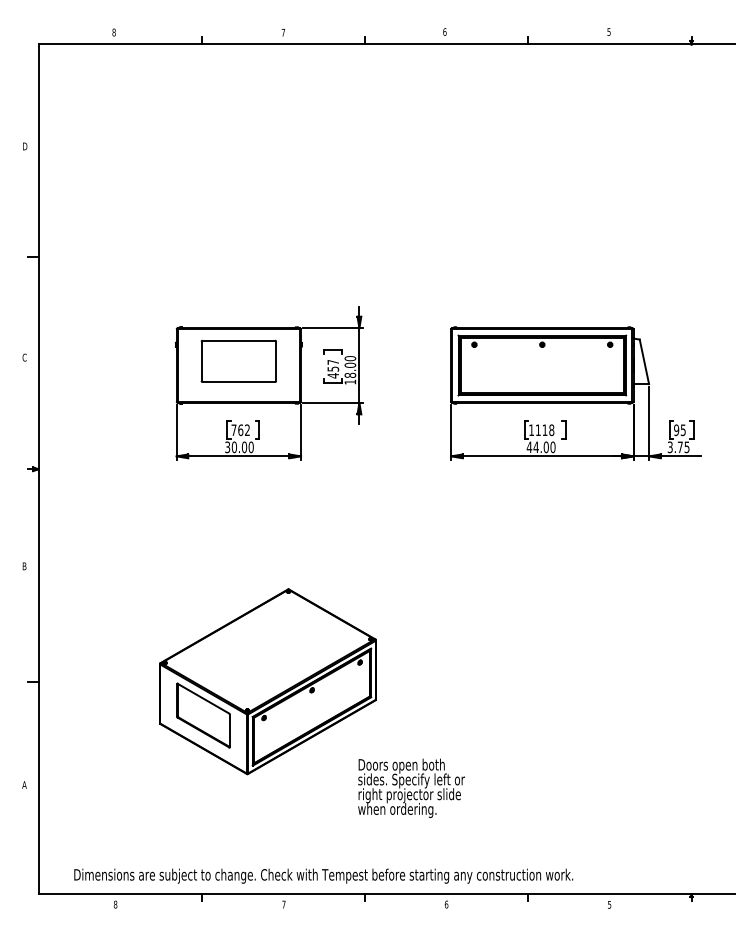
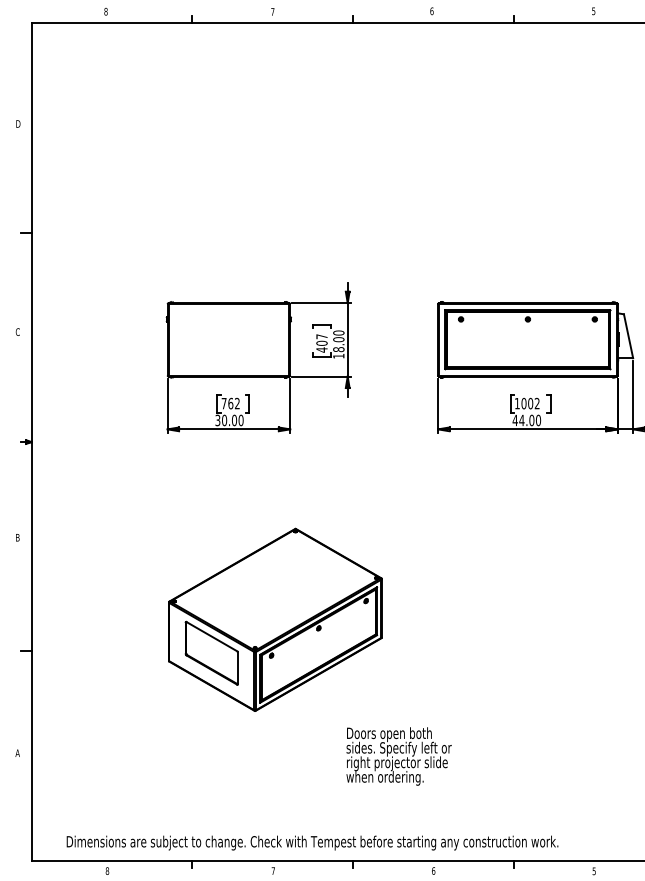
part: (238, 360) -> (228, 334), removed
text: (333, 368) -> (322, 342), 457 -> 407
text: (544, 430) -> (530, 403), 1118 -> 1002
part: (267, 681) -> (274, 619), moved

